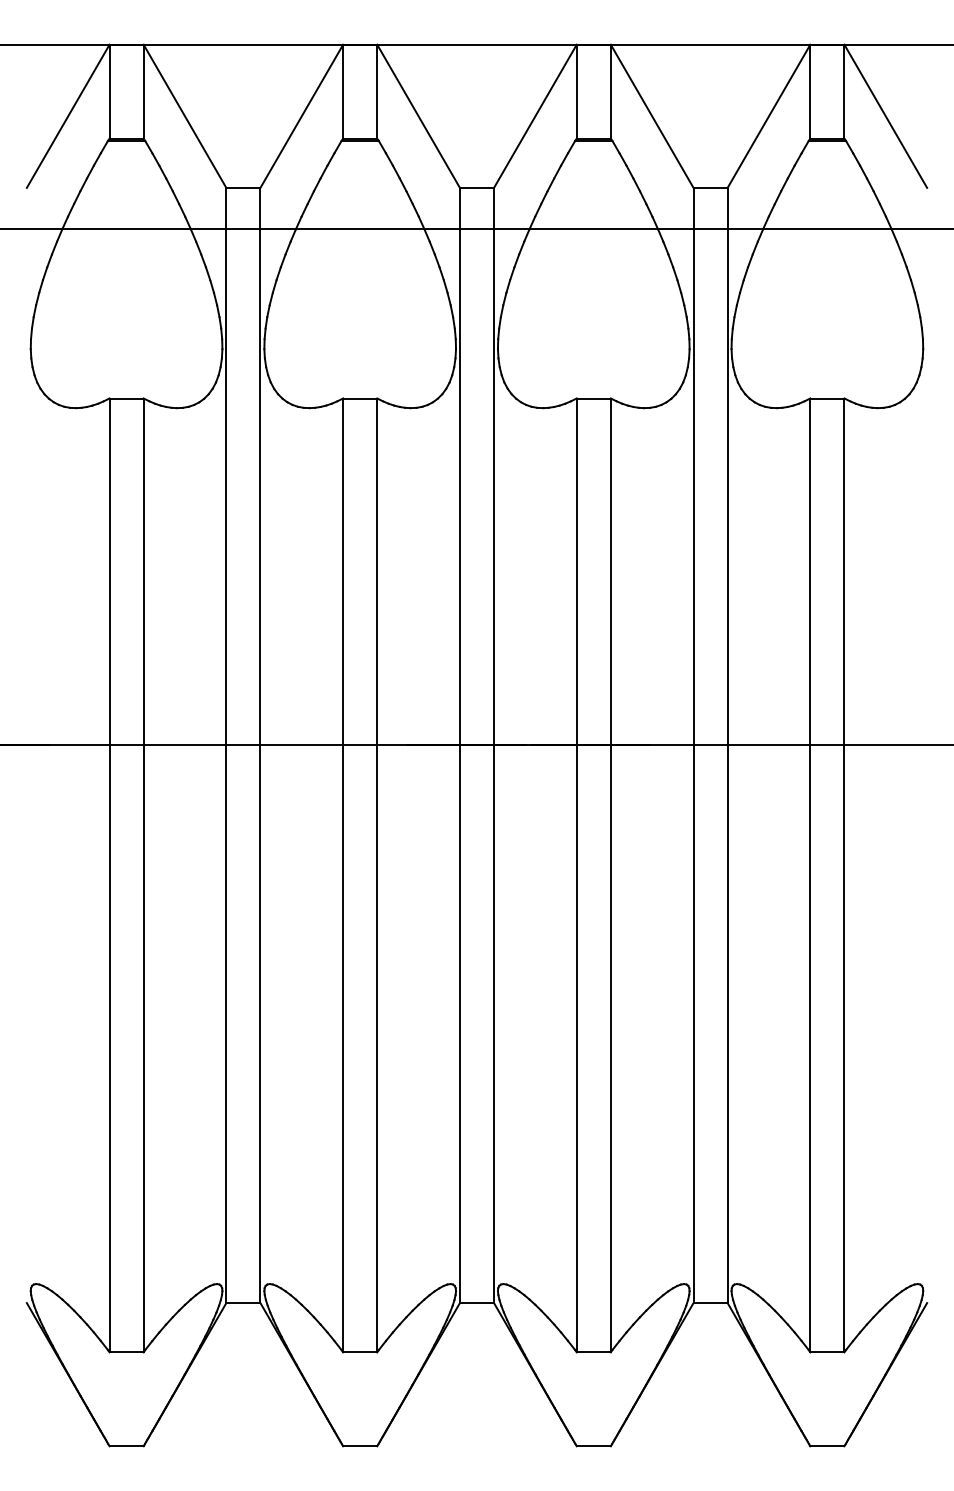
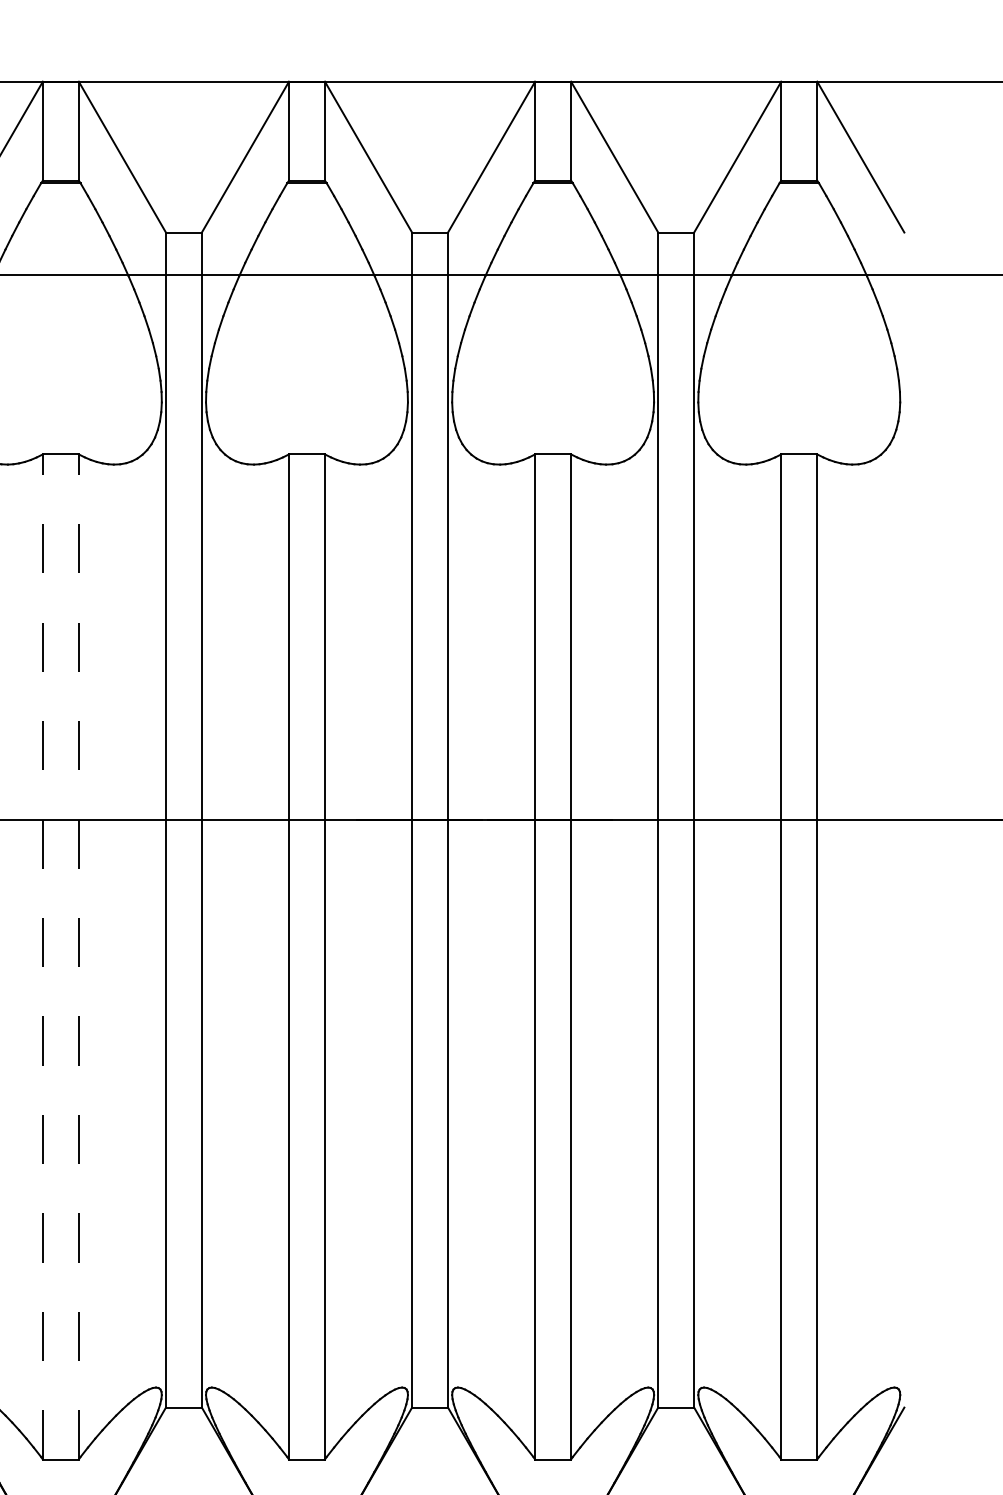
line: (109, 875) -> (42, 957), solid -> dashed
line: (143, 875) -> (78, 957), solid -> dashed

